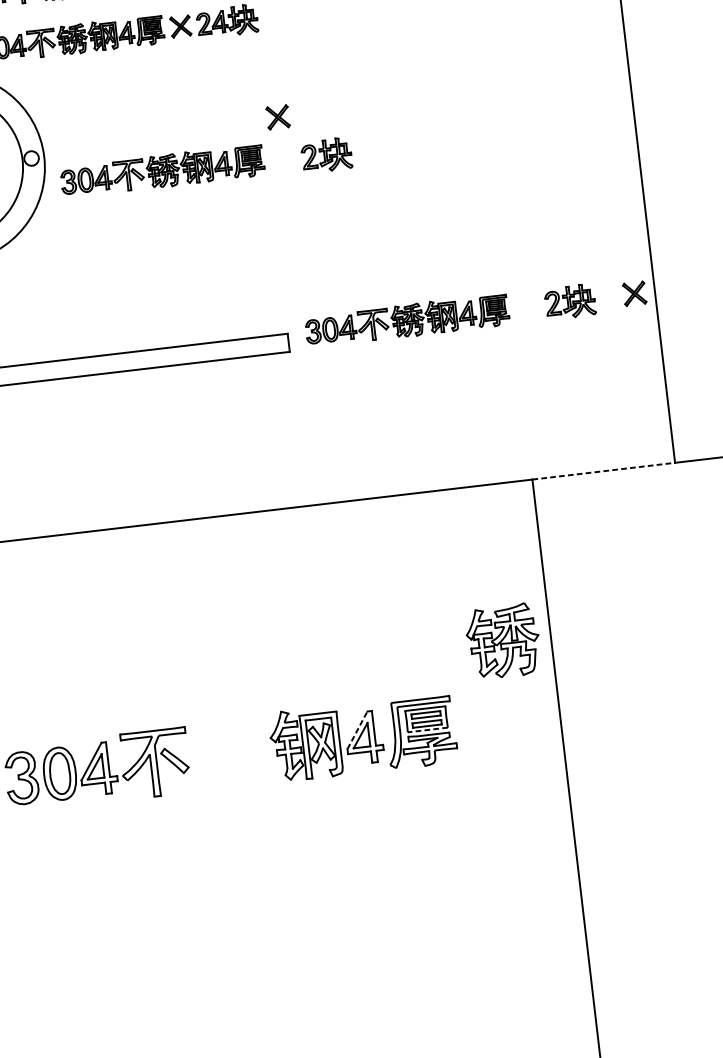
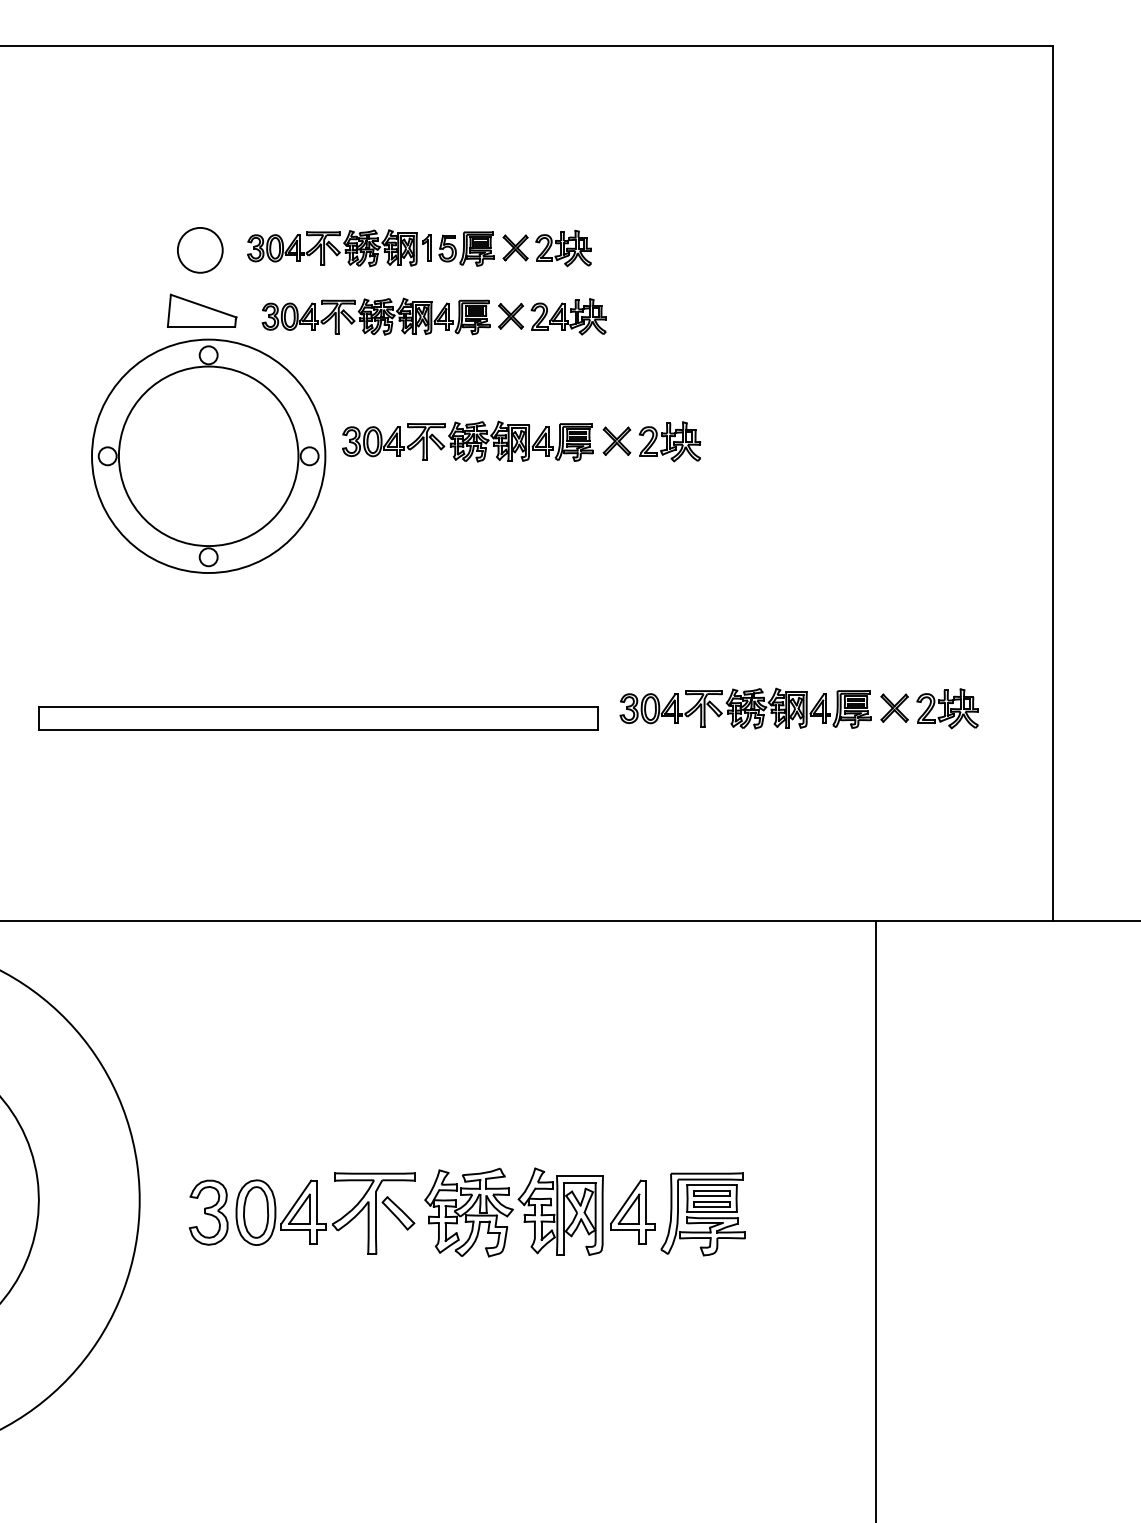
part: (326, 155) -> (669, 441), moved
part: (162, 171) -> (467, 441), moved
part: (634, 293) -> (894, 707), moved
line: (603, 470) -> (964, 920), dashed -> solid
part: (502, 641) -> (468, 1212), moved
line: (357, 729) -> (626, 1201), dashed -> solid
line: (428, 729) -> (712, 1211), dashed -> solid

